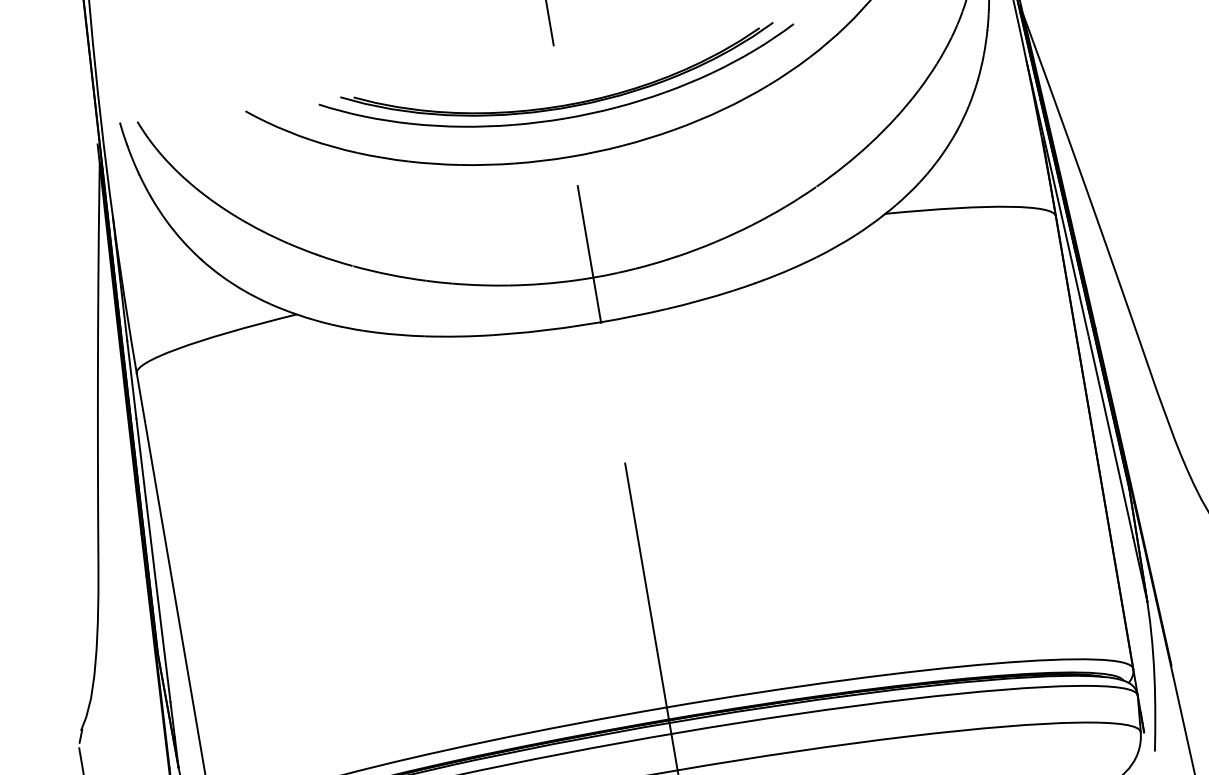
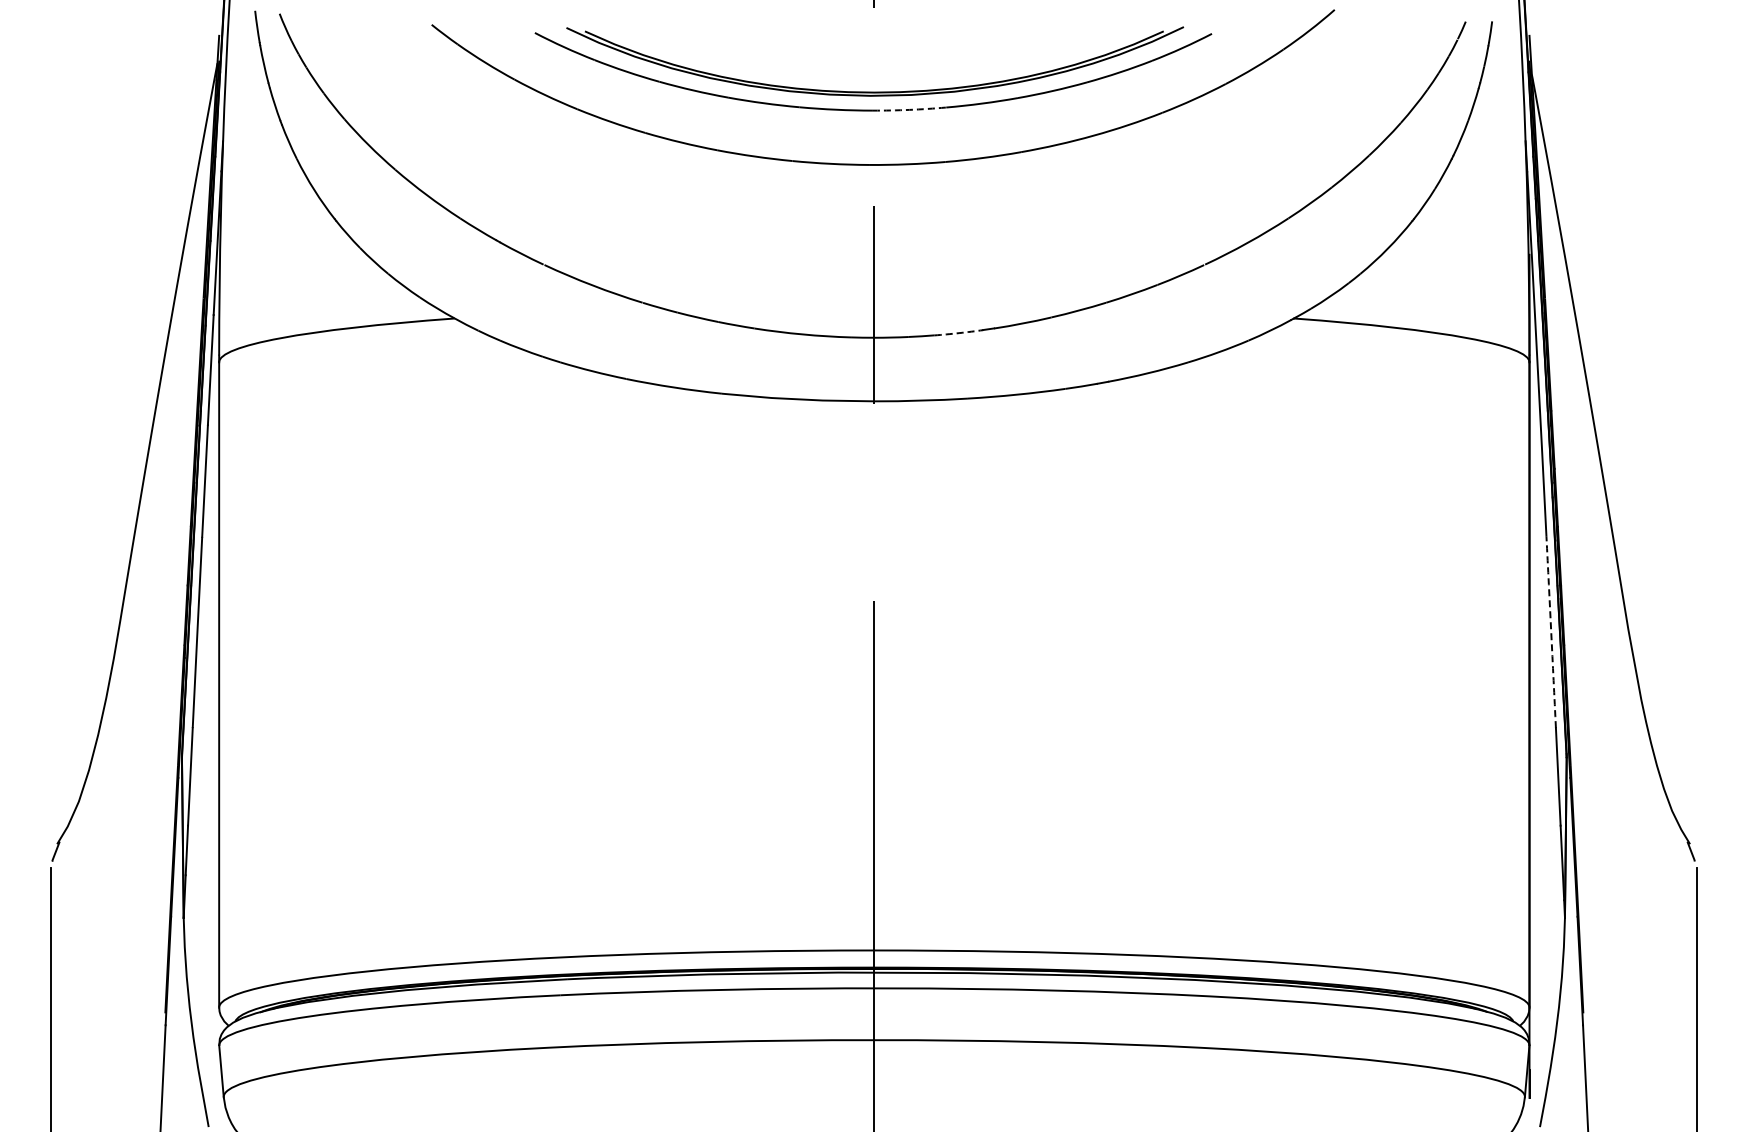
arc: (590, 113) -> (909, 109), solid -> dashed
arc: (652, 264) -> (959, 333), solid -> dashed
arc: (1103, 403) -> (1551, 632), solid -> dashed

